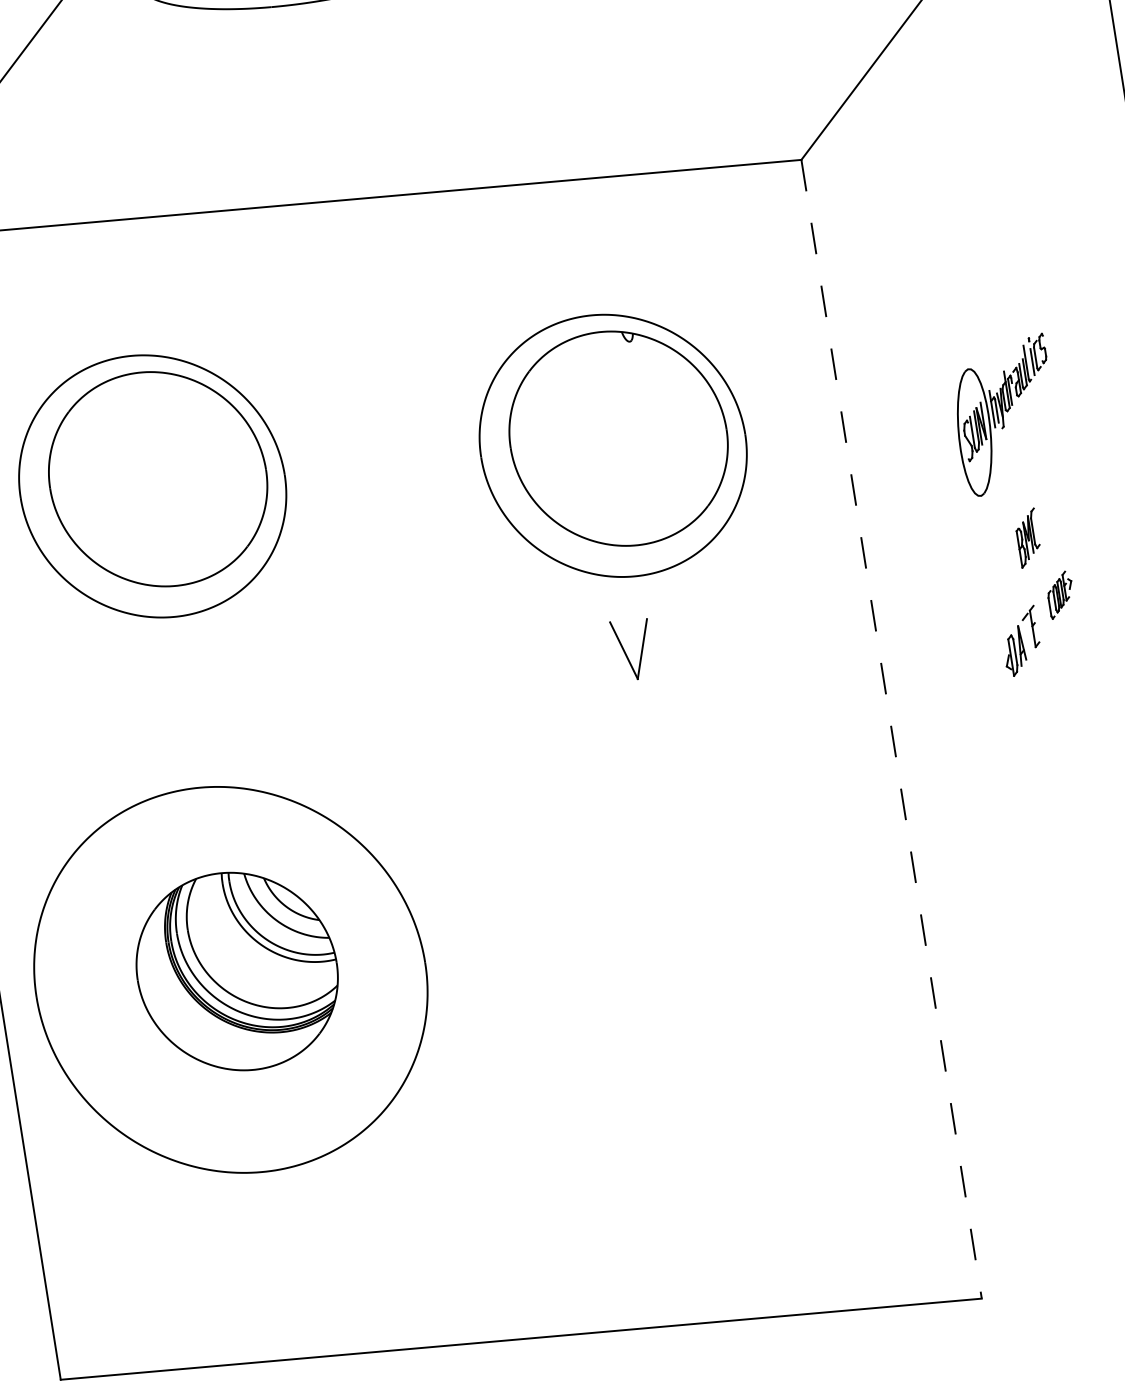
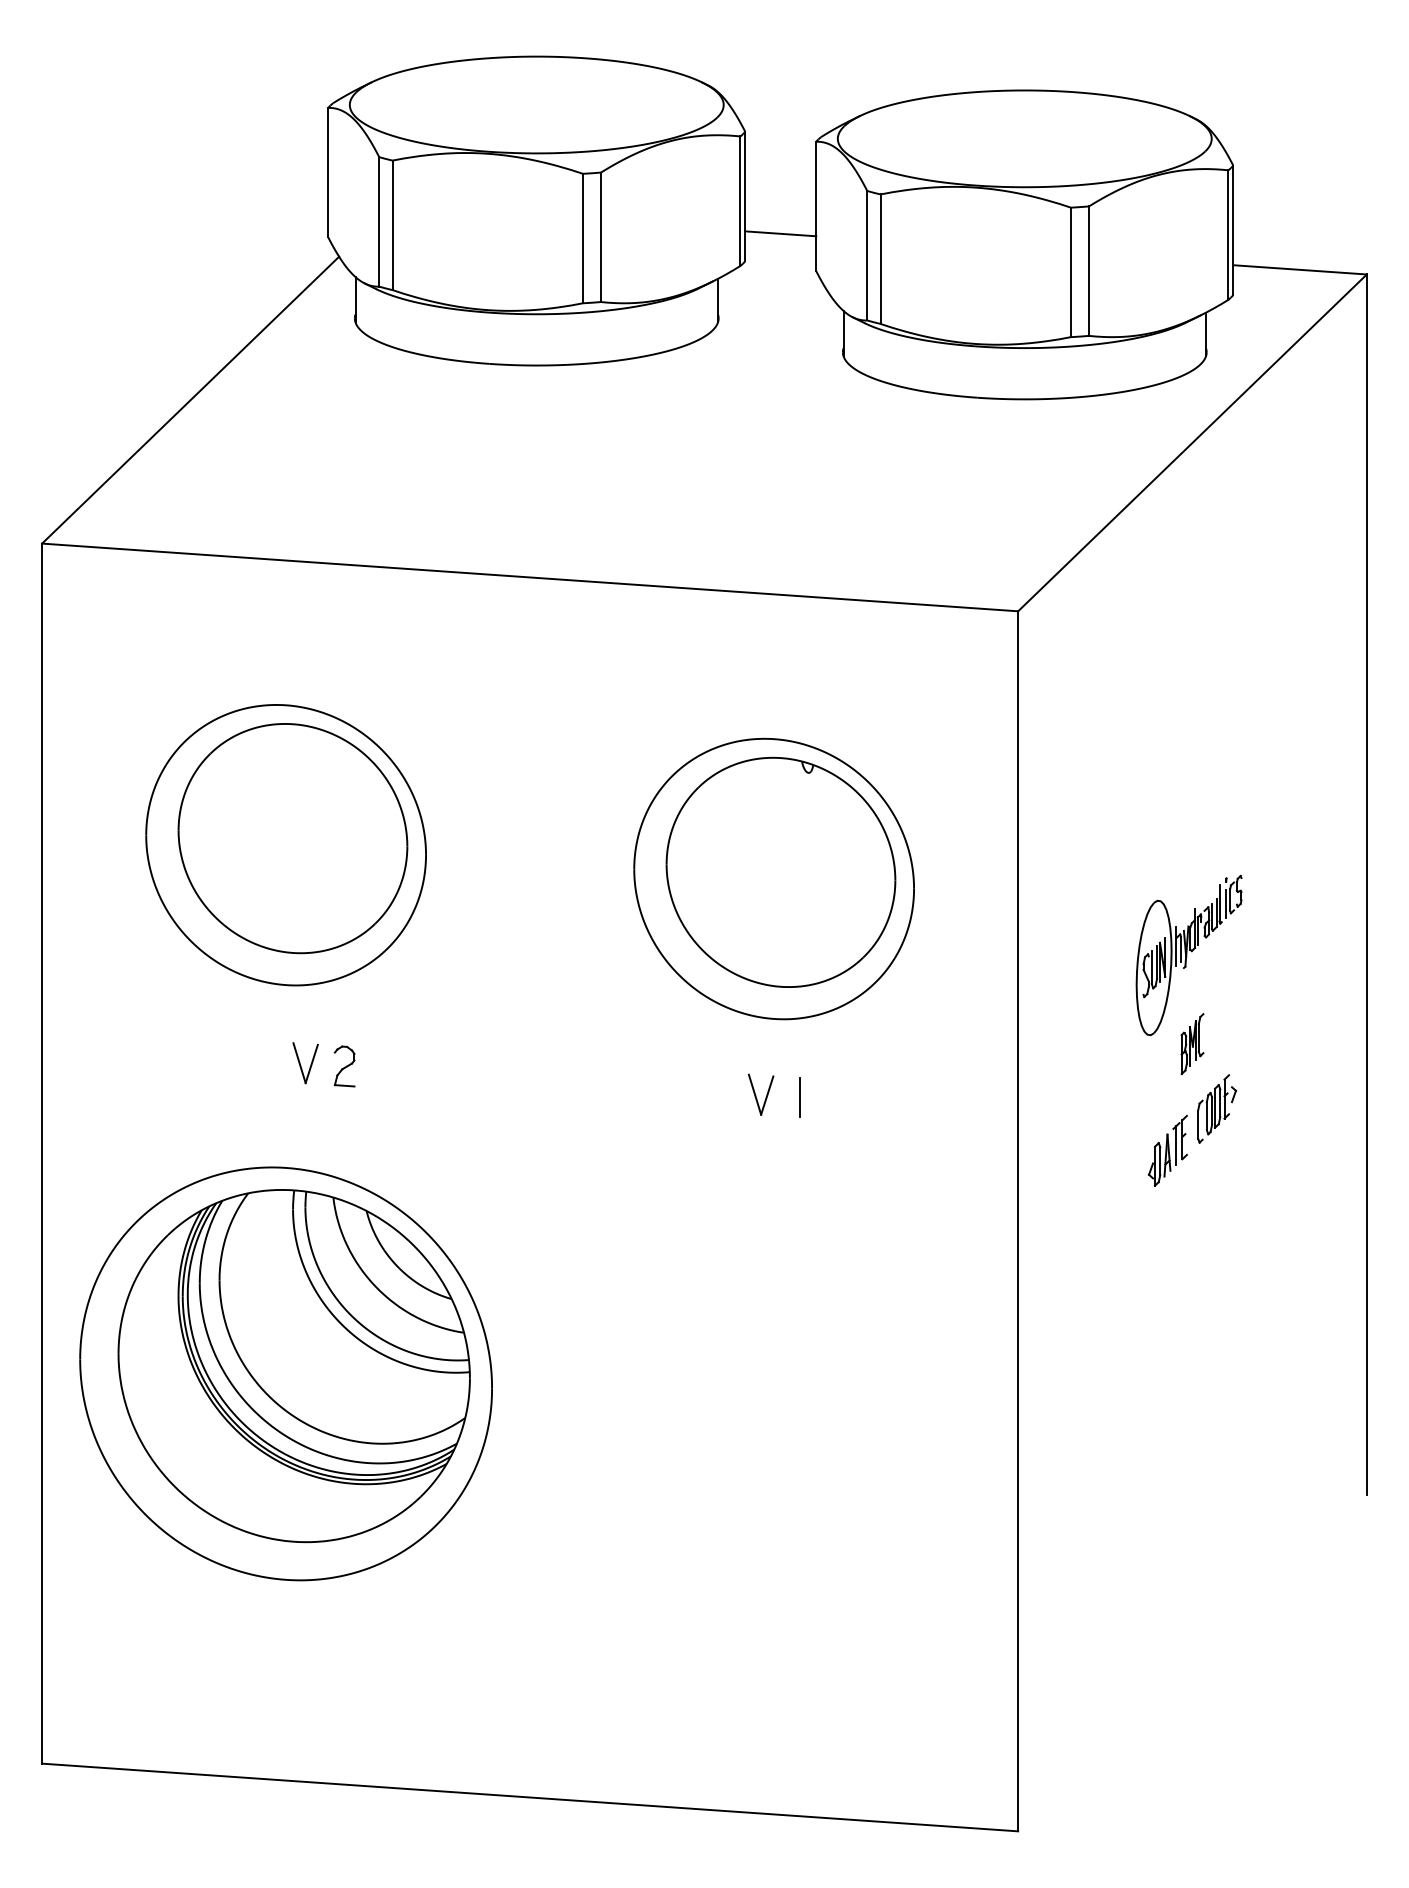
part: (1004, 415) -> (1188, 955), moved
part: (1060, 594) -> (1217, 1108), size x1.43
line: (1028, 635) -> (1176, 1145), added
line: (670, 645) -> (800, 1097), added
part: (632, 648) -> (760, 1094), size x0.62
part: (239, 684) -> (344, 1066), added
part: (203, 687) -> (305, 1063), added
line: (891, 729) -> (1018, 1221), dashed -> solid
part: (236, 971) -> (293, 1366), size x1.67

